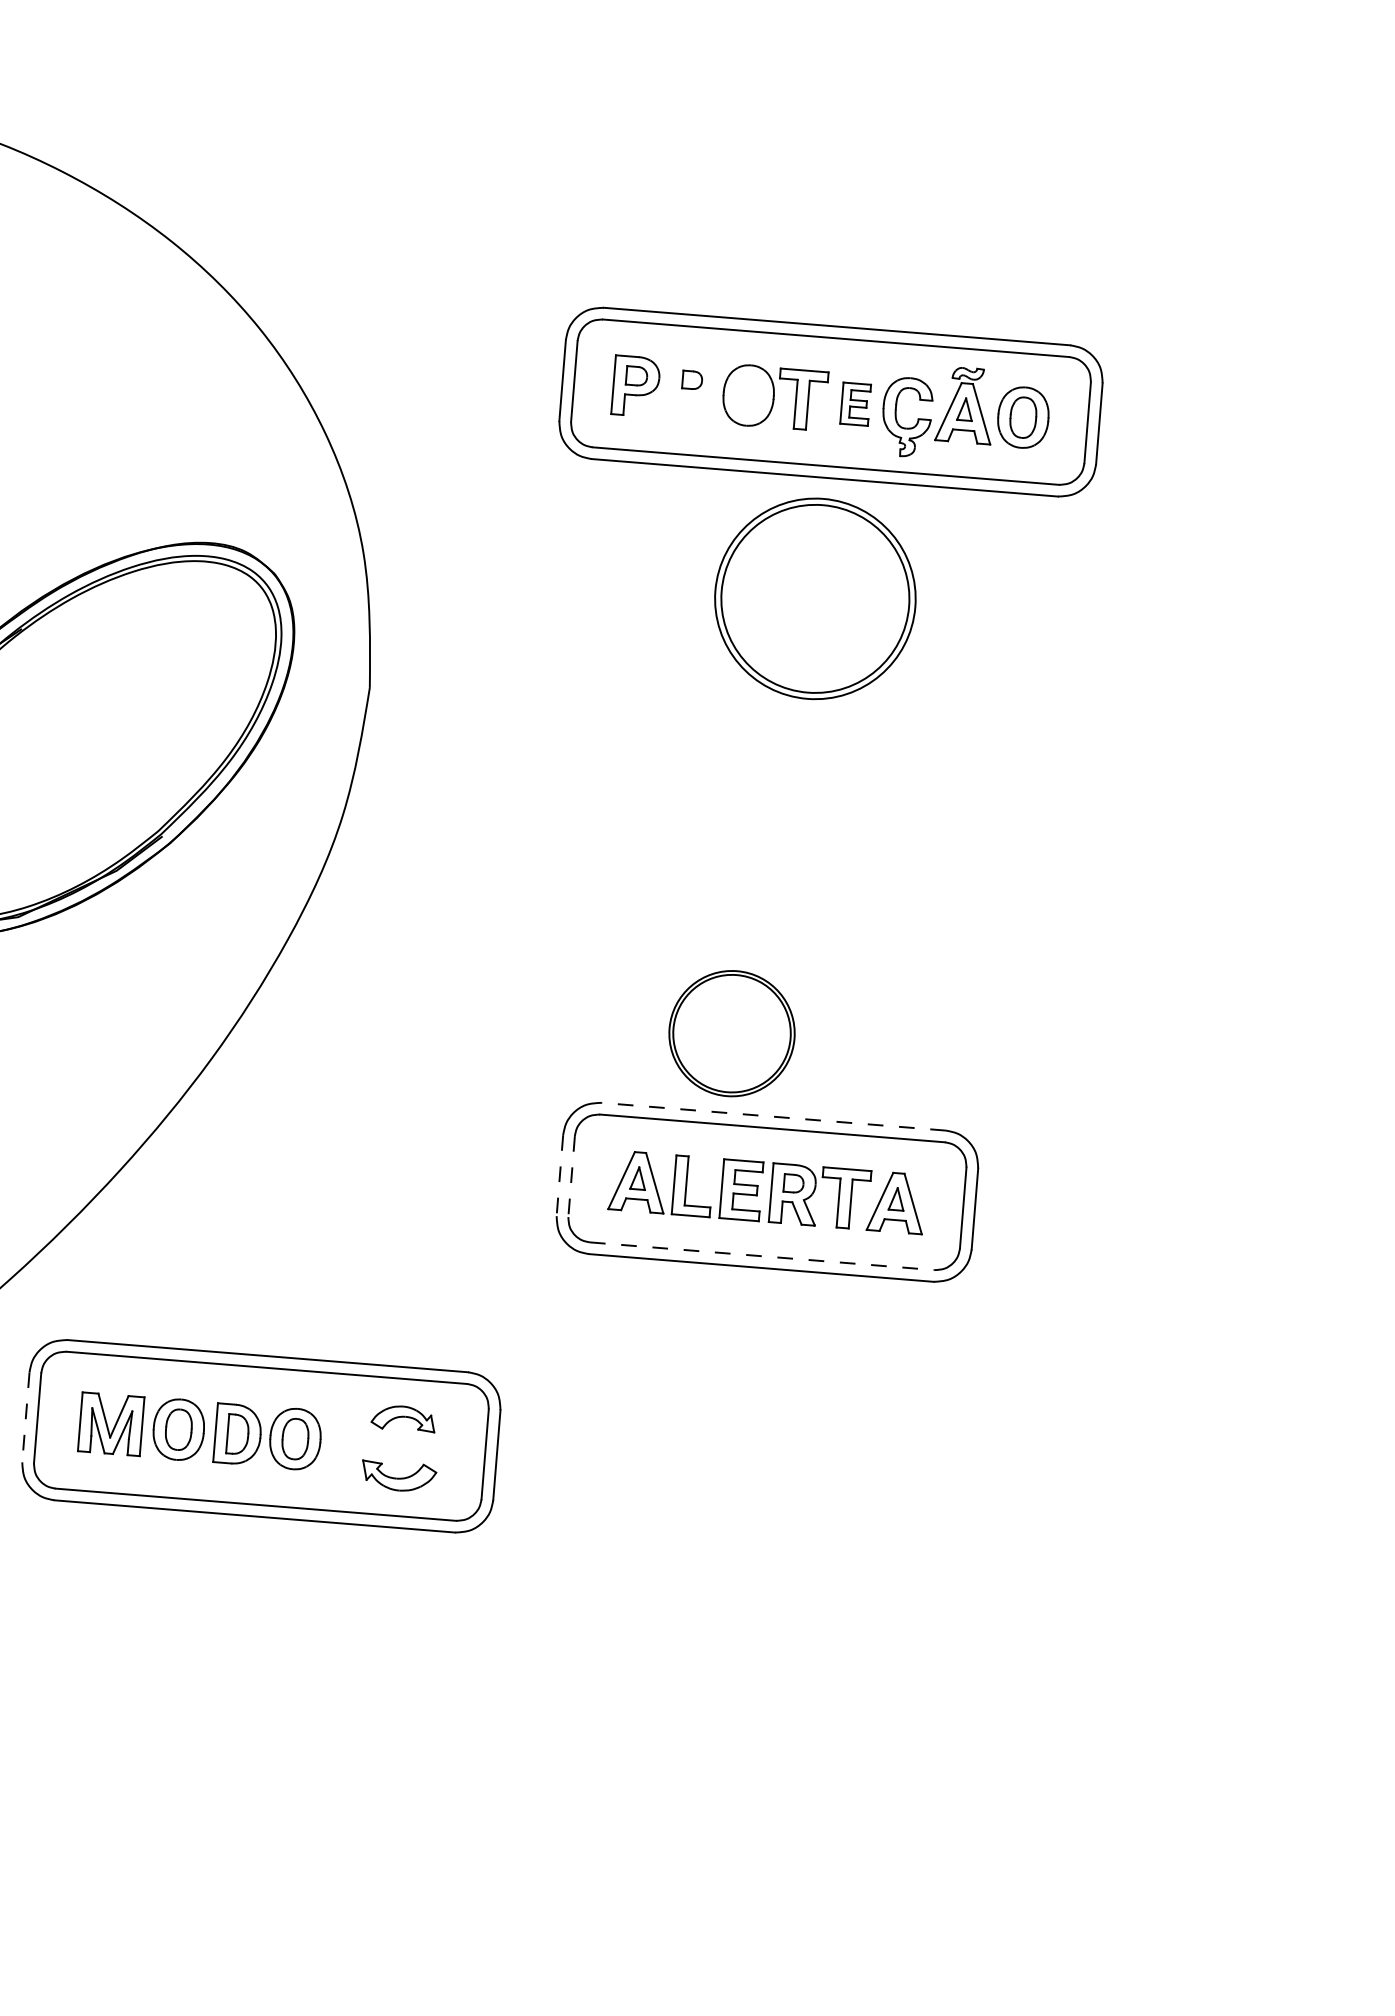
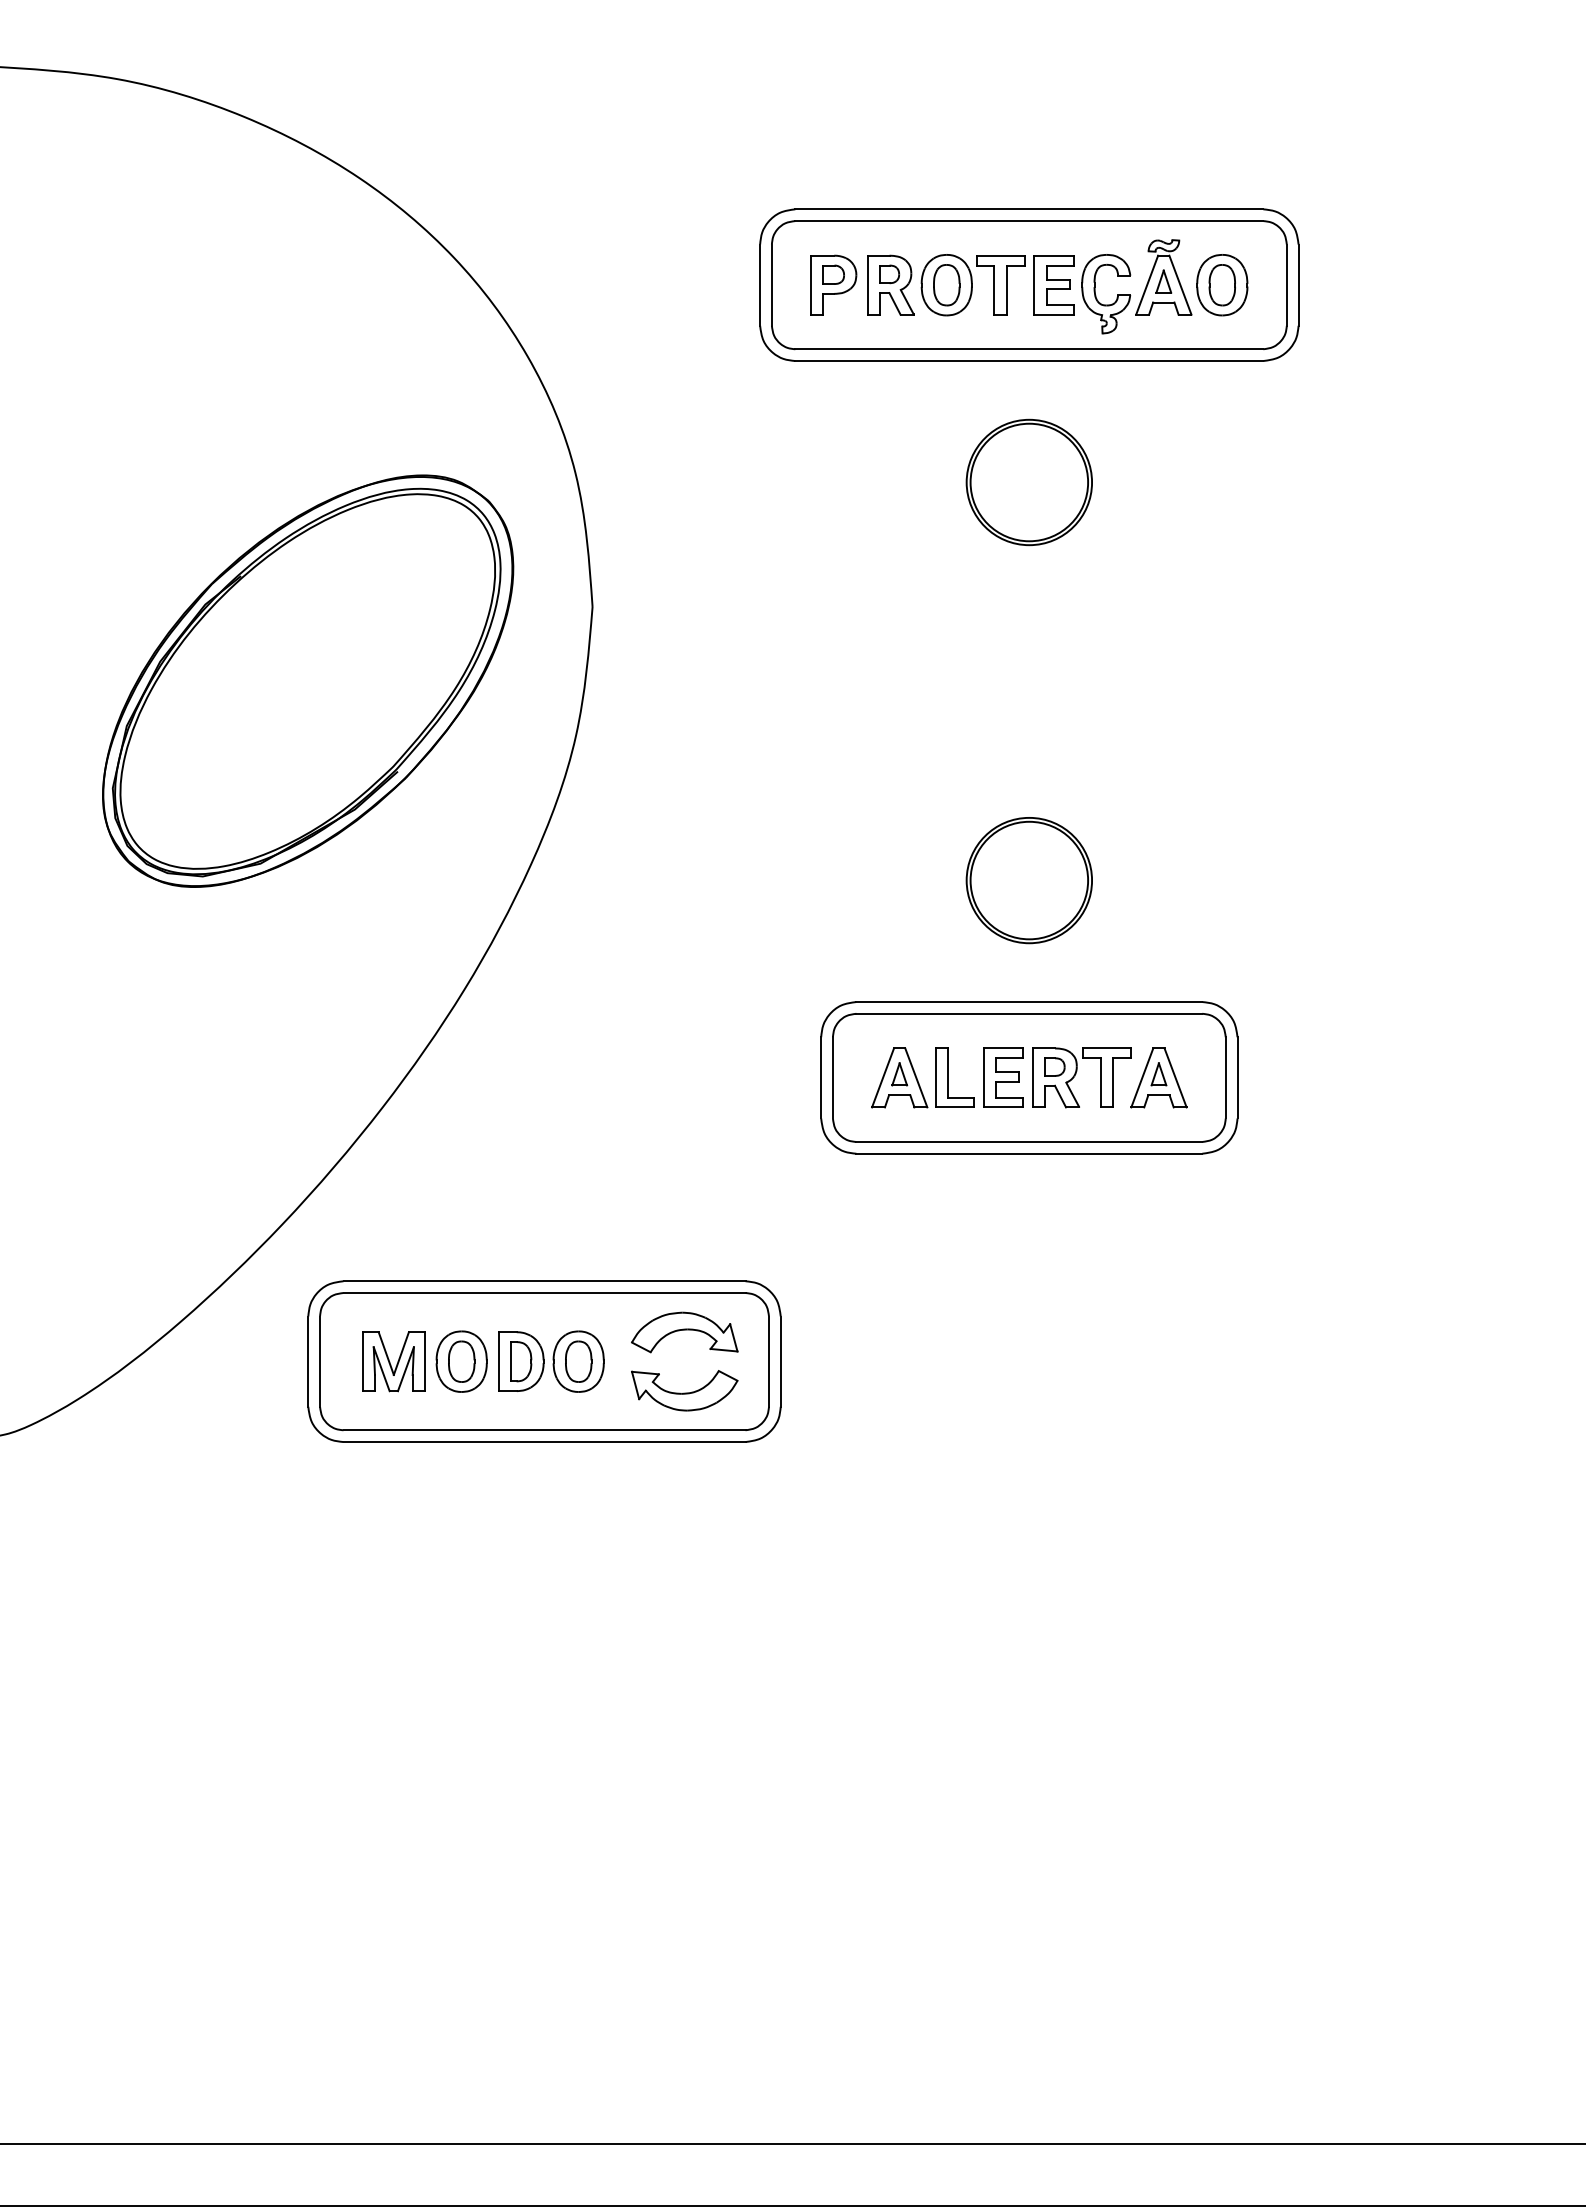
part: (692, 390) -> (890, 284), added
part: (748, 395) -> (946, 285), added
part: (855, 404) -> (1053, 285), size x1.43
part: (814, 598) -> (1028, 482), size x0.62
part: (731, 1033) -> (1028, 880), moved
line: (773, 1117) -> (1029, 1002), dashed -> solid
line: (560, 1175) -> (821, 1077), dashed -> solid
line: (571, 1176) -> (832, 1077), dashed -> solid
line: (762, 1256) -> (1029, 1142), dashed -> solid
line: (26, 1418) -> (308, 1362), dashed -> solid
part: (403, 1418) -> (684, 1332), size x1.67
part: (398, 1476) -> (684, 1390), size x1.43

